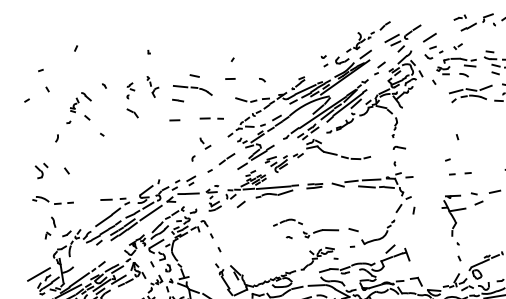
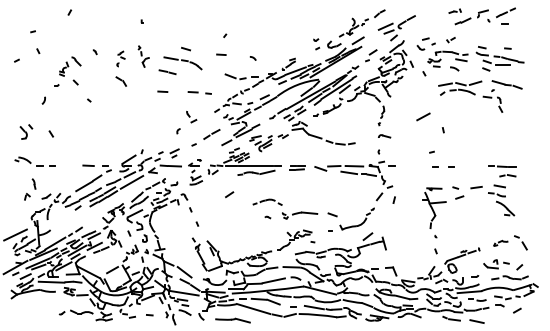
line: (429, 37) -> (423, 116), moved
part: (178, 100) -> (167, 72), size x1.6
line: (241, 204) -> (229, 194), moved

